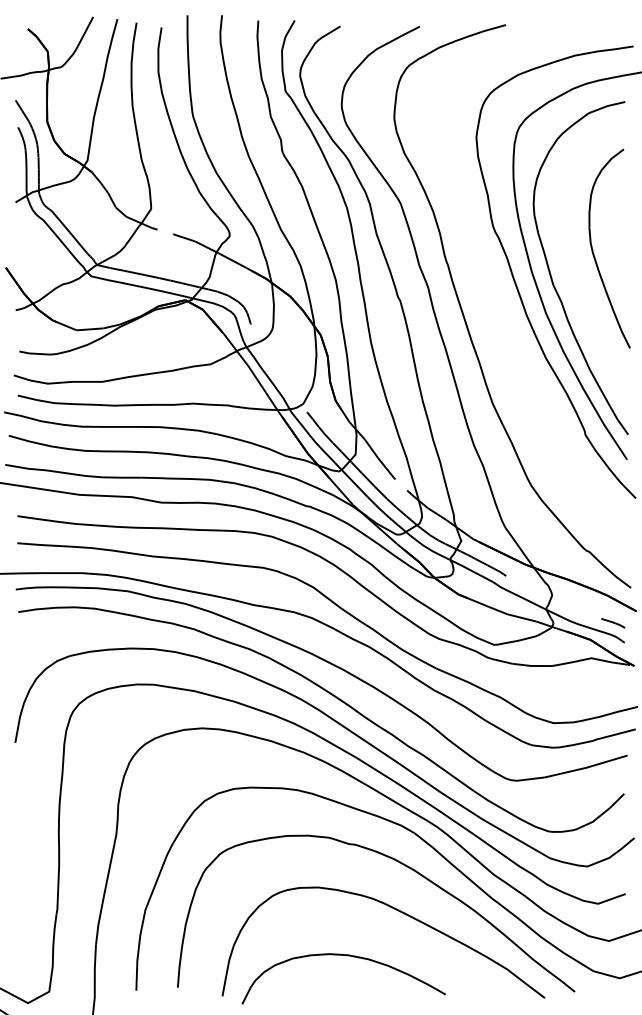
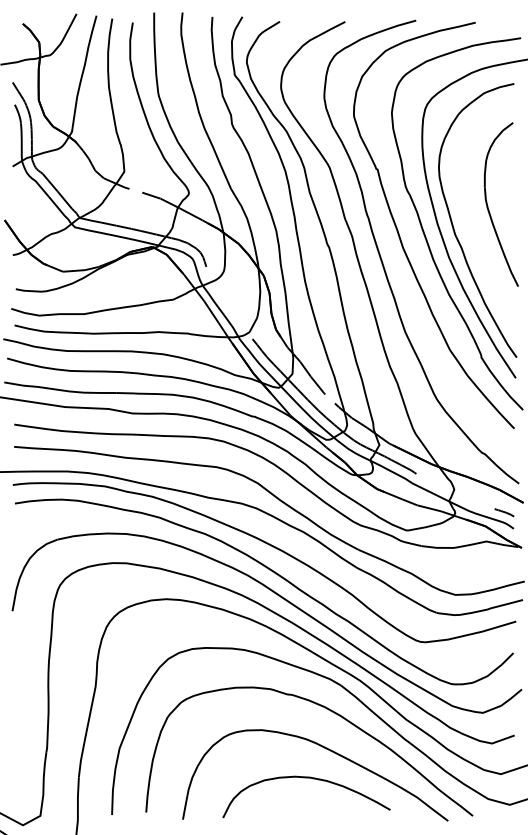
curve: (486, 286) -> (400, 235), added
curve: (346, 956) -> (308, 778), moved

